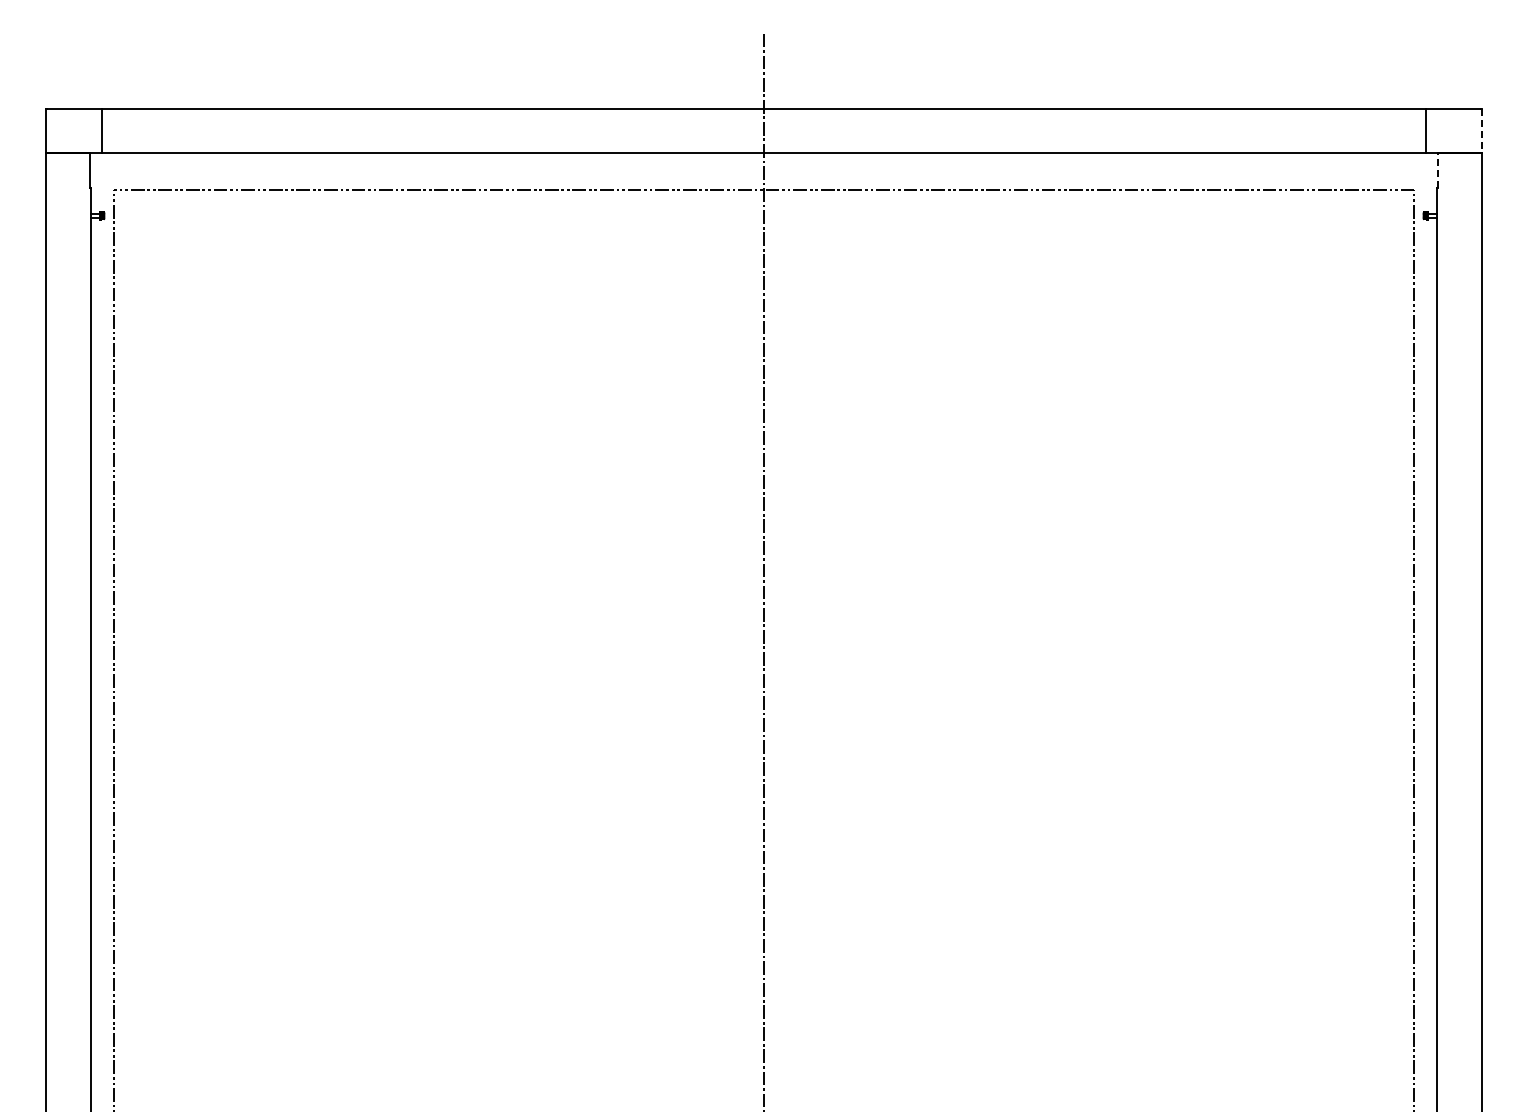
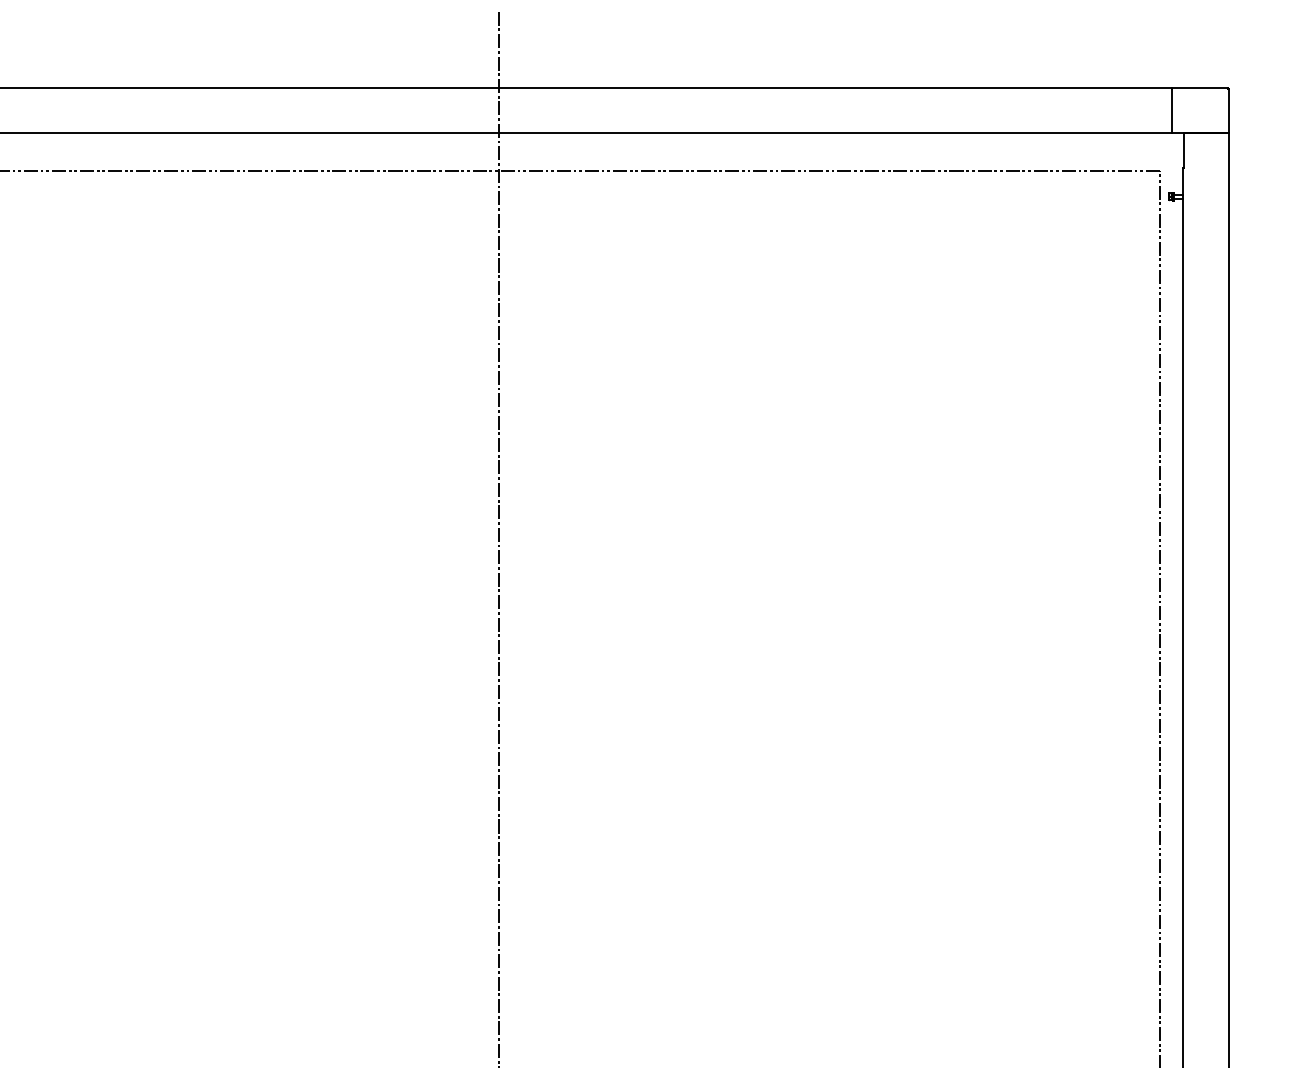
line: (1482, 131) -> (1229, 111), dashed -> solid
line: (1437, 169) -> (1183, 149), dashed -> solid

